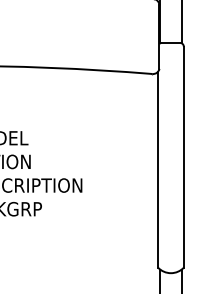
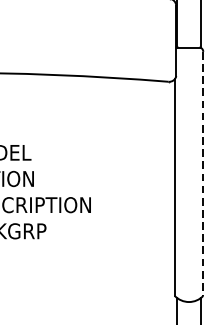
line: (183, 157) -> (202, 174), solid -> dashed

